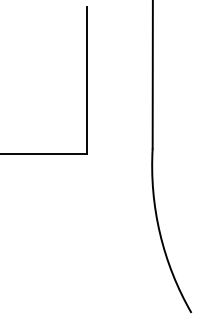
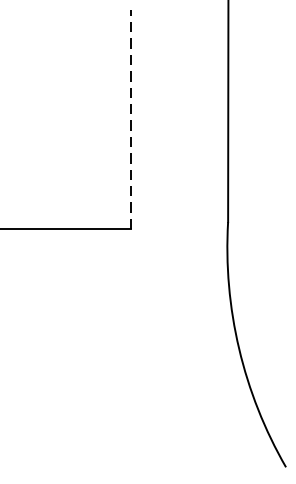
line: (87, 79) -> (130, 118), solid -> dashed

